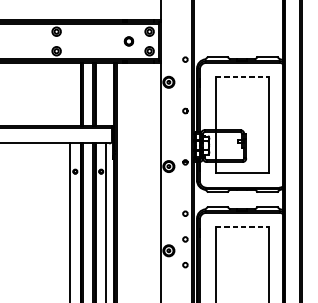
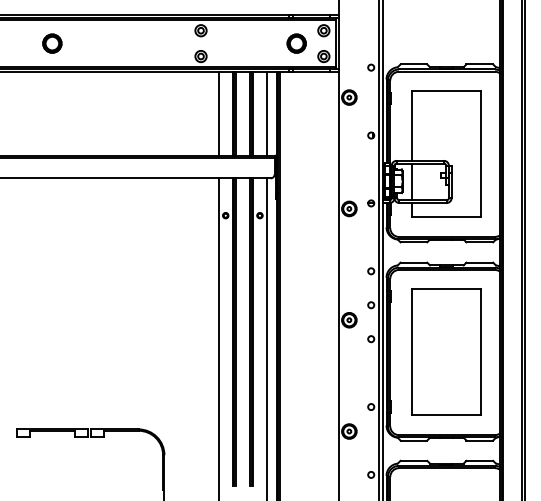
part: (128, 41) -> (296, 43), size x1.67
line: (242, 76) -> (446, 90), dashed -> solid
line: (69, 94) -> (218, 113), added
line: (106, 94) -> (266, 113), added
line: (242, 226) -> (446, 288), dashed -> solid

